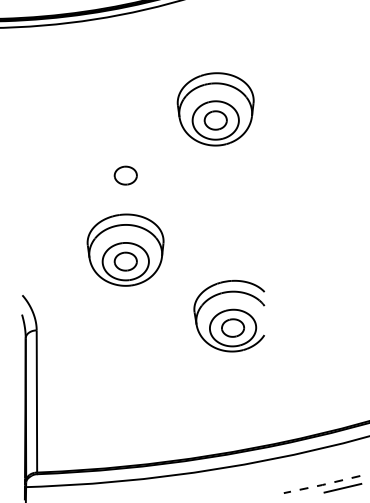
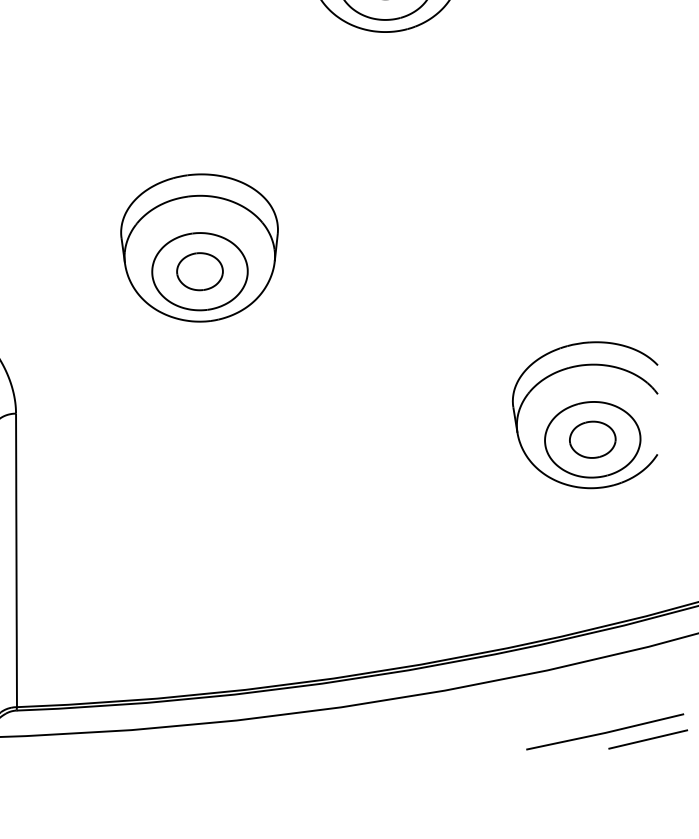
part: (125, 175) -> (199, 93), removed
part: (229, 315) -> (585, 413), moved
line: (322, 485) -> (606, 733), dashed -> solid

